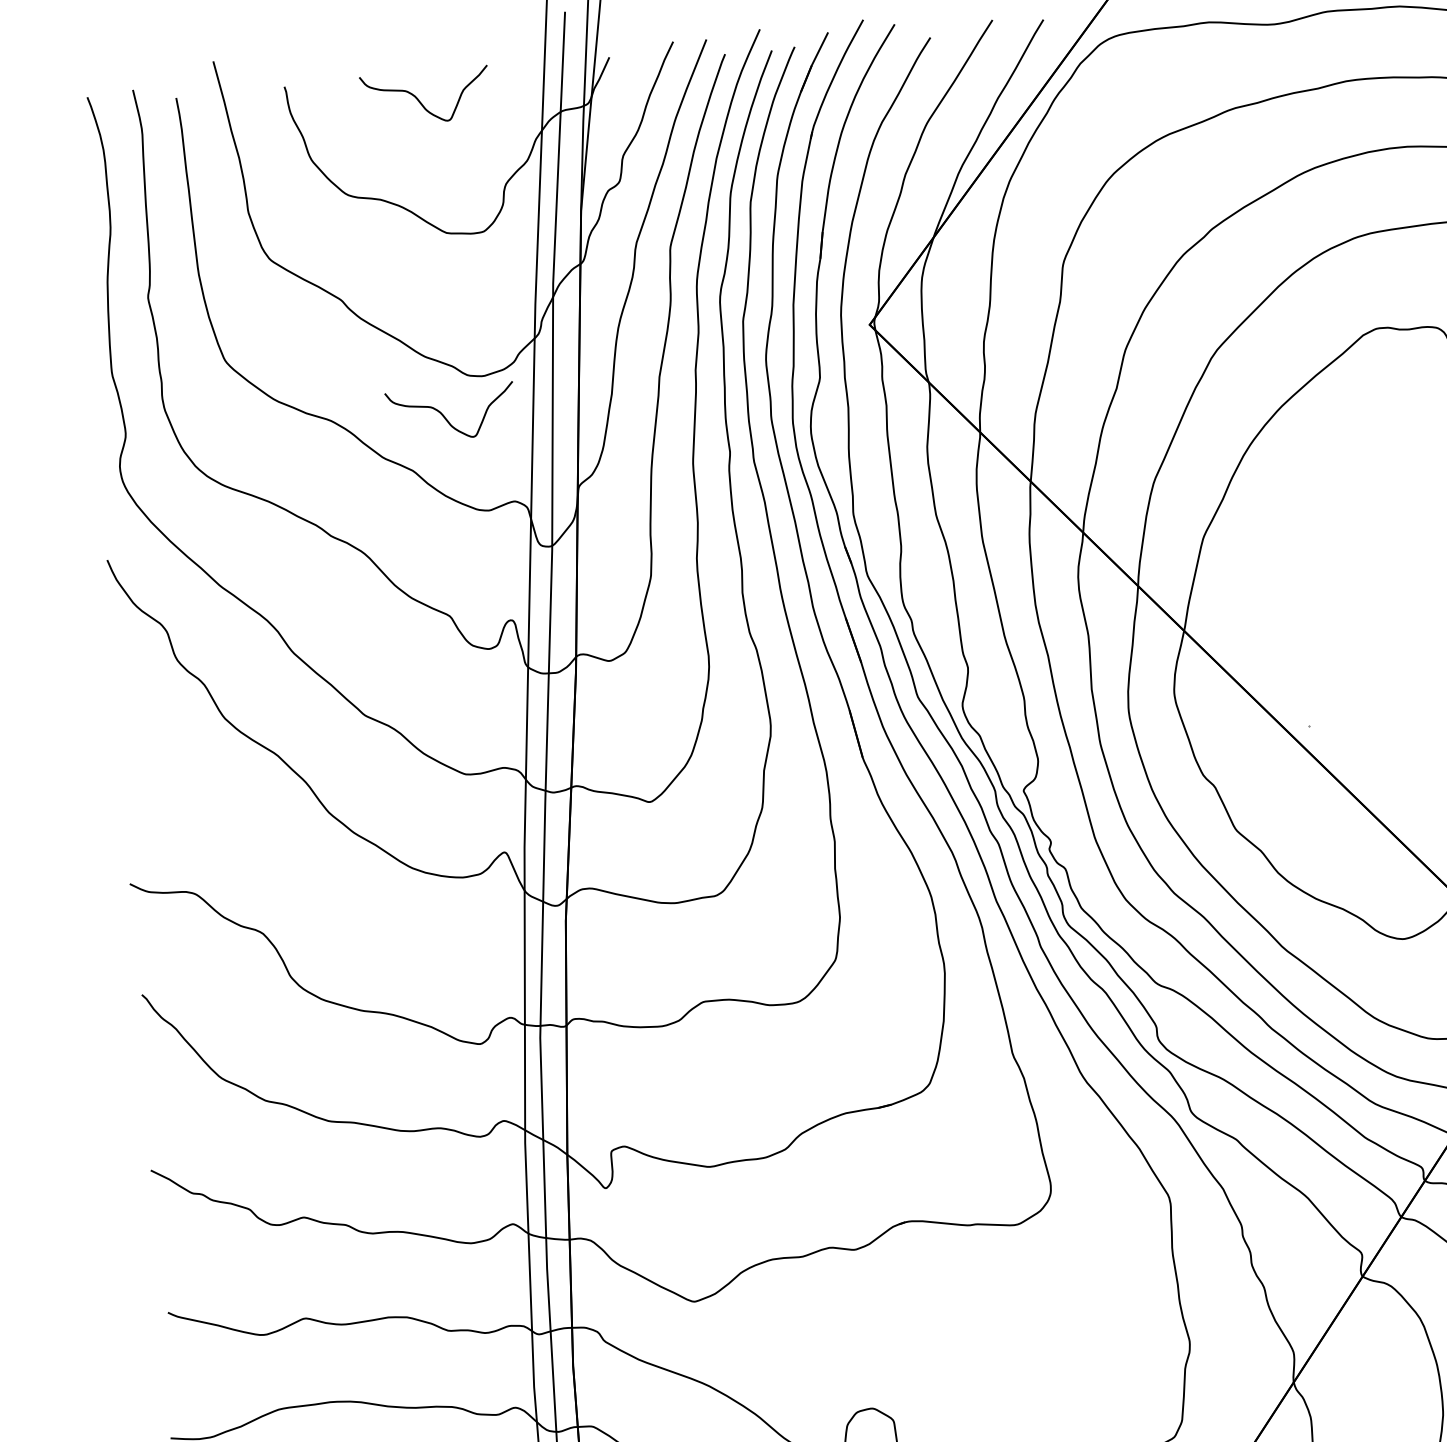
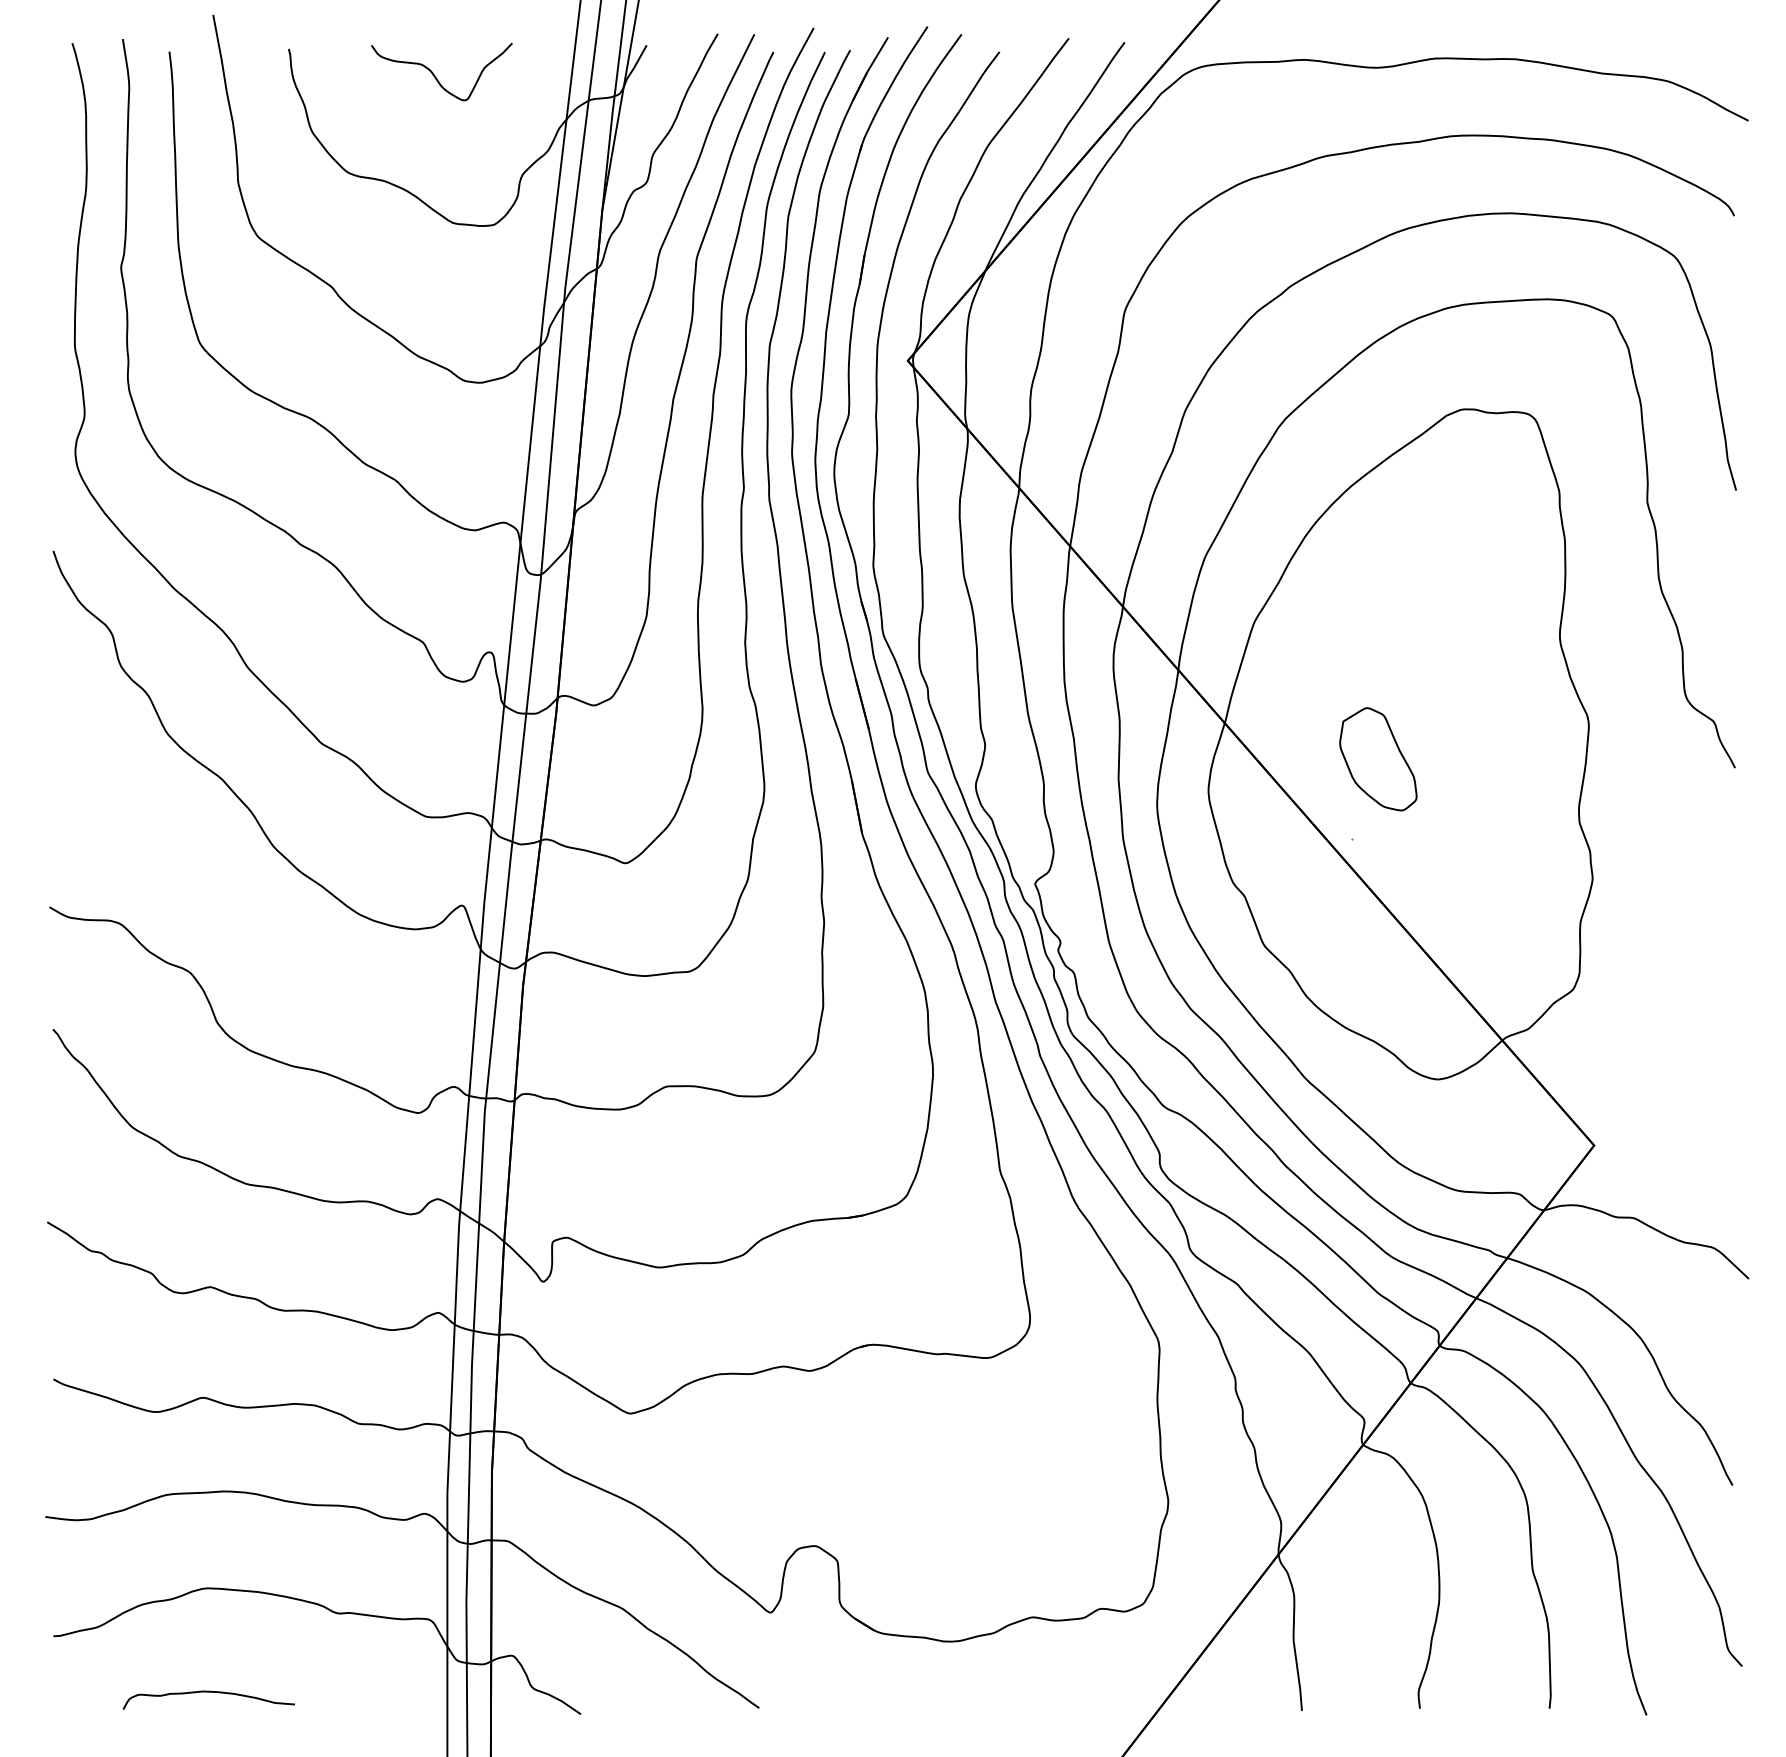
curve: (445, 416) -> (435, 423), removed
part: (1326, 652) -> (1378, 759), added

